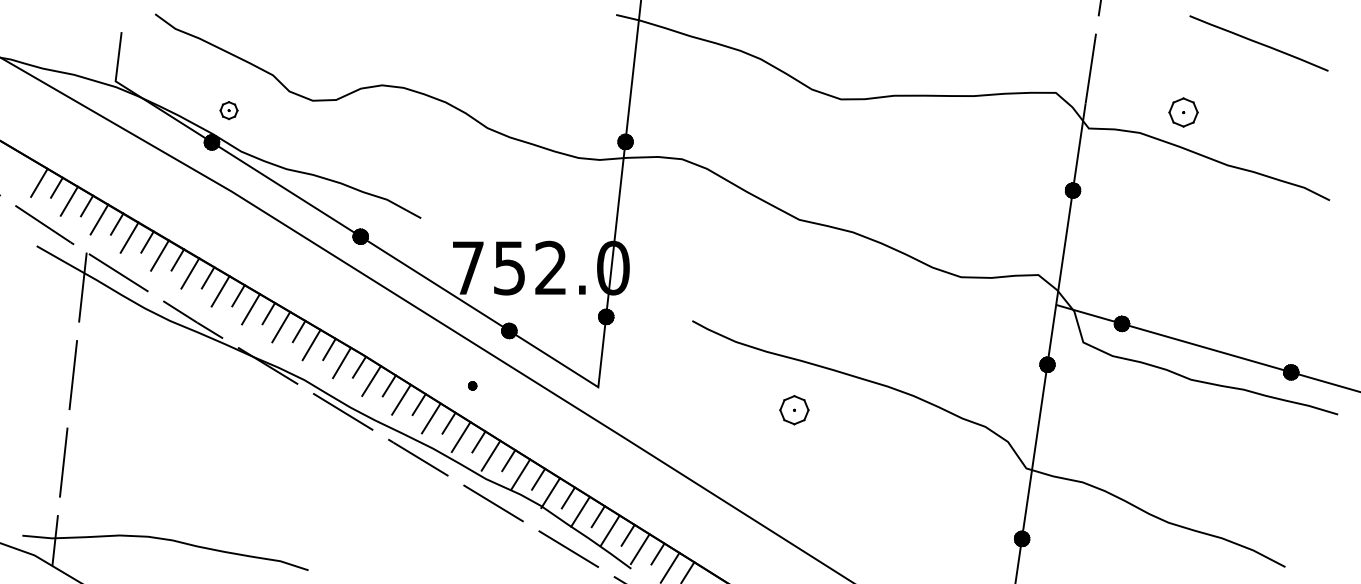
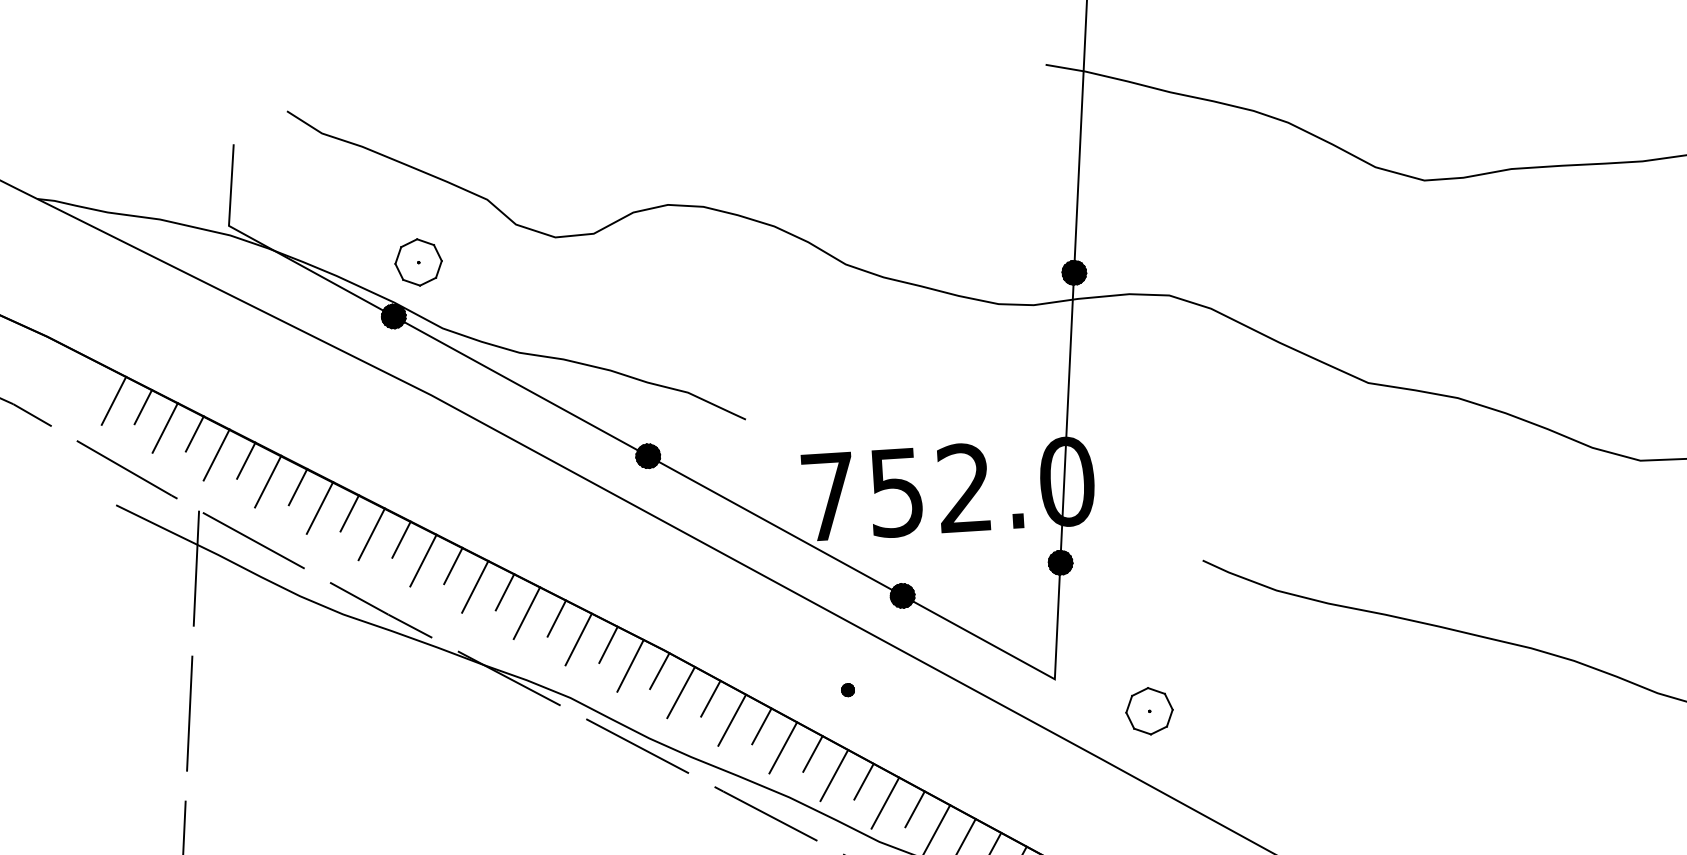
part: (228, 110) -> (417, 262), size x1.67
part: (794, 410) -> (1149, 711), moved

